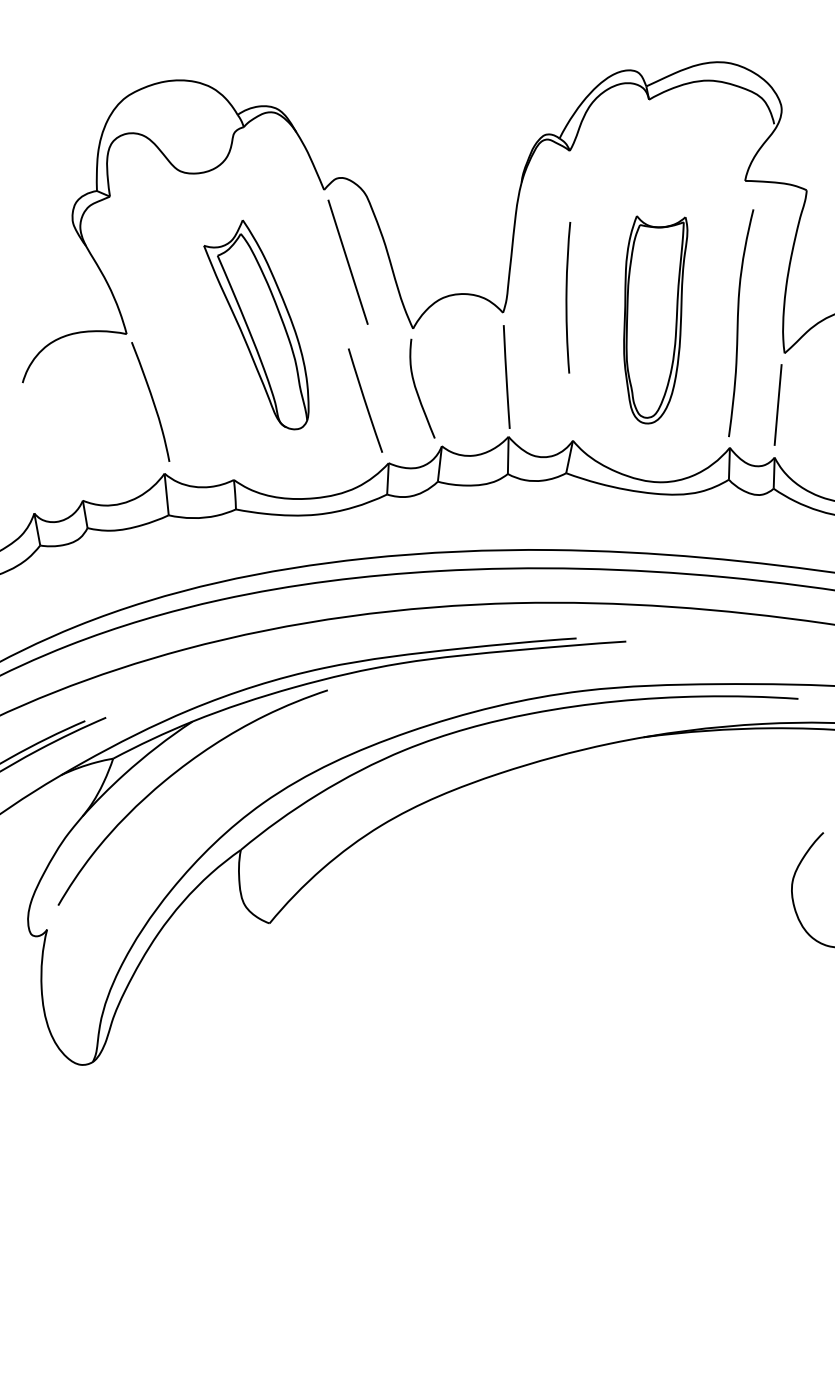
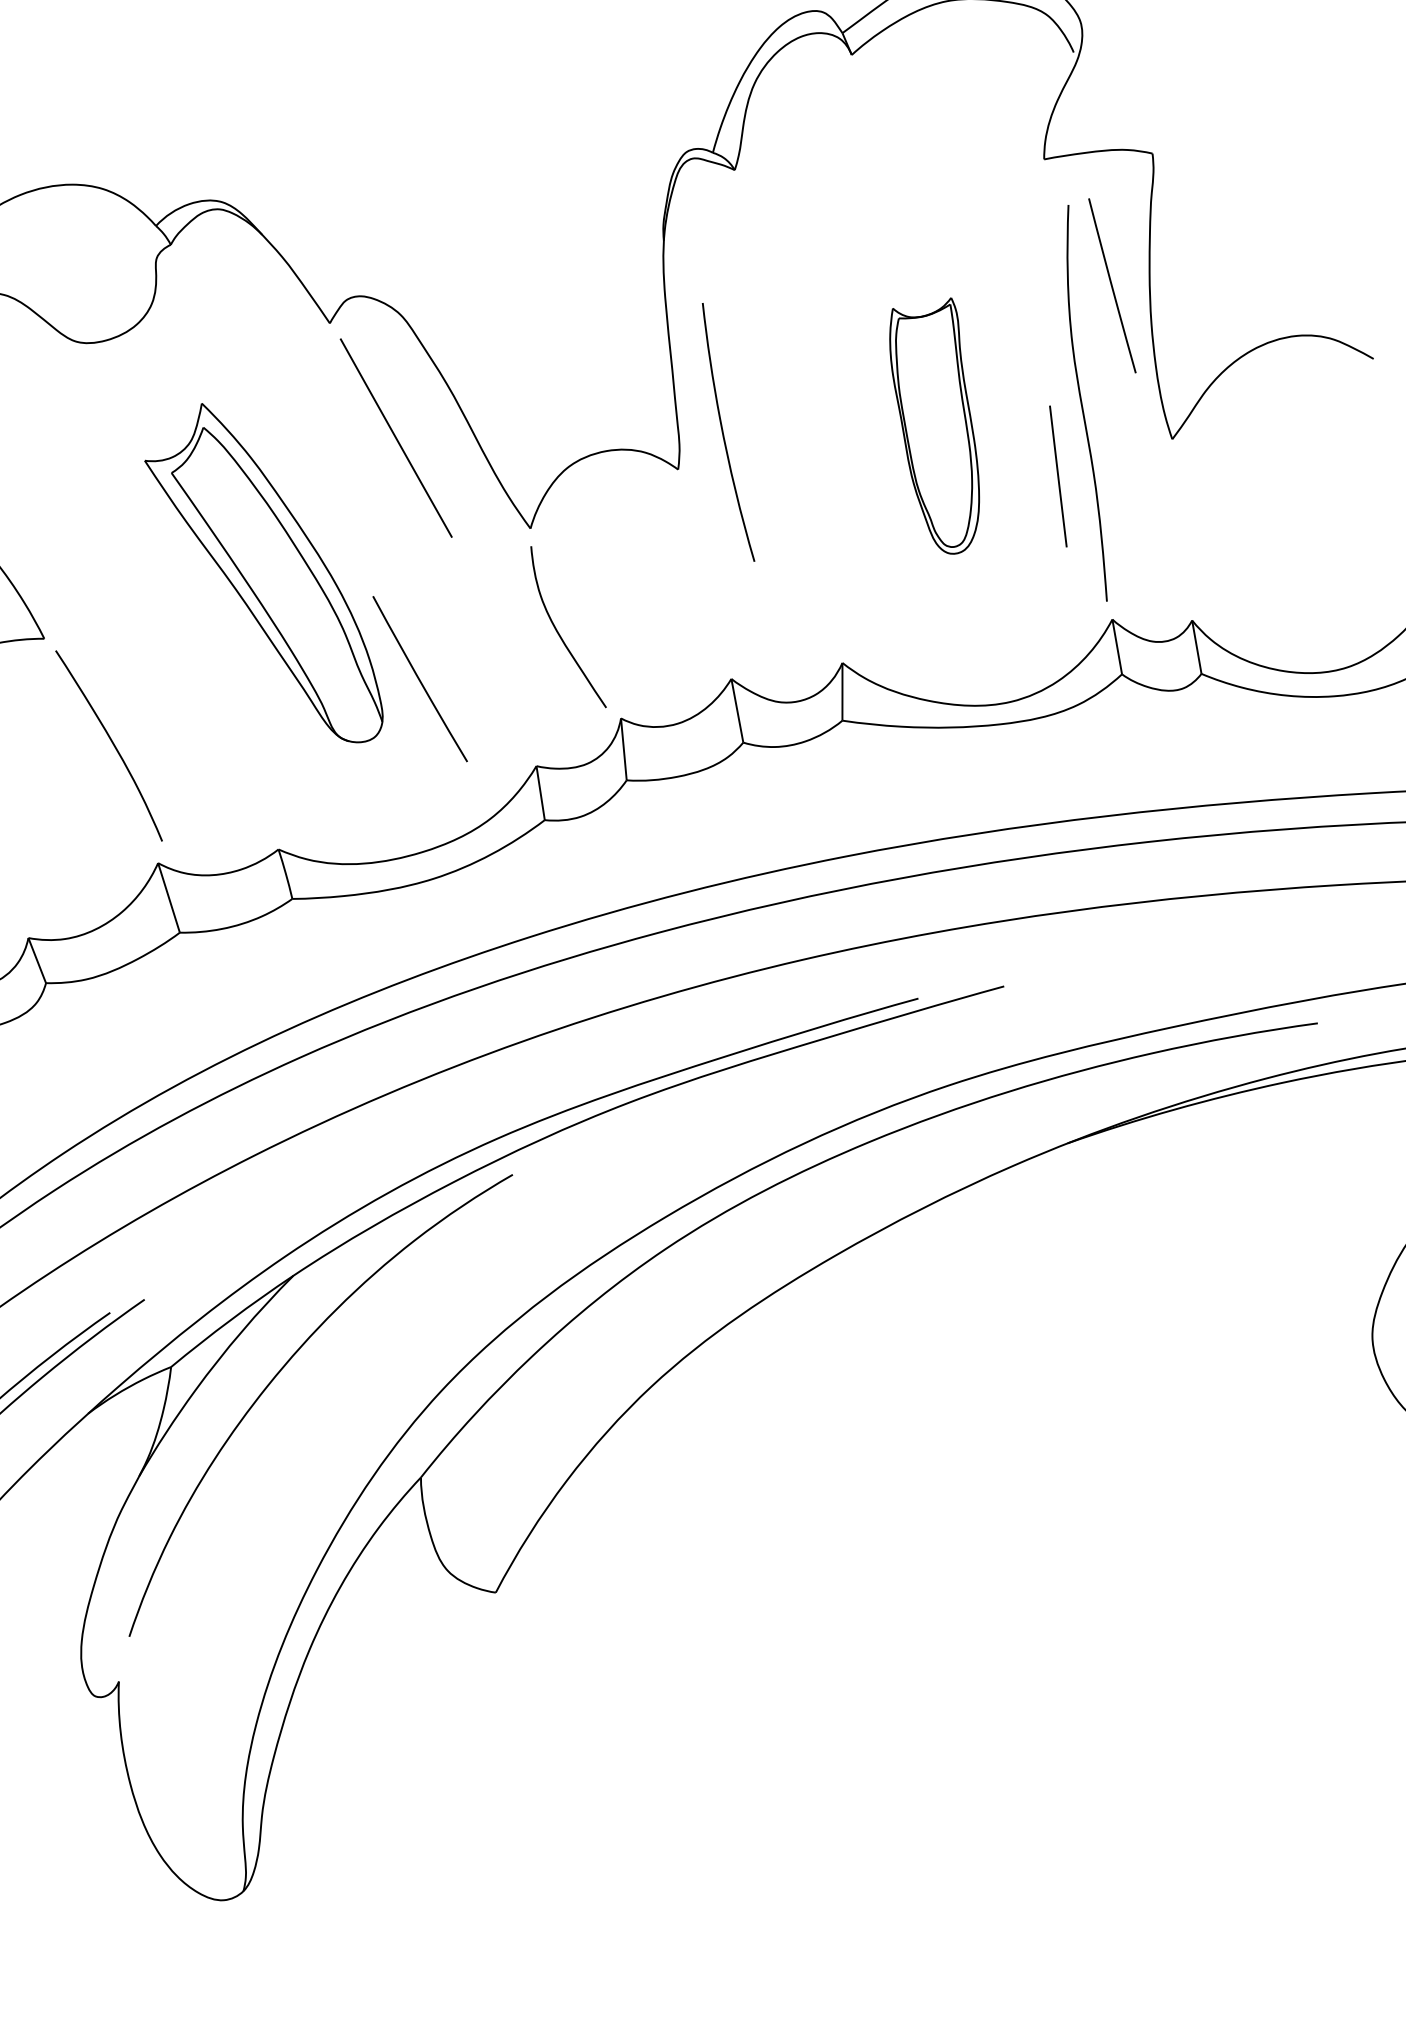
curve: (567, 297) -> (724, 432), moved
part: (655, 319) -> (940, 427), size x0.7
line: (506, 376) -> (1111, 285), moved
line: (365, 400) -> (420, 678), moved
line: (777, 404) -> (1057, 475), moved

